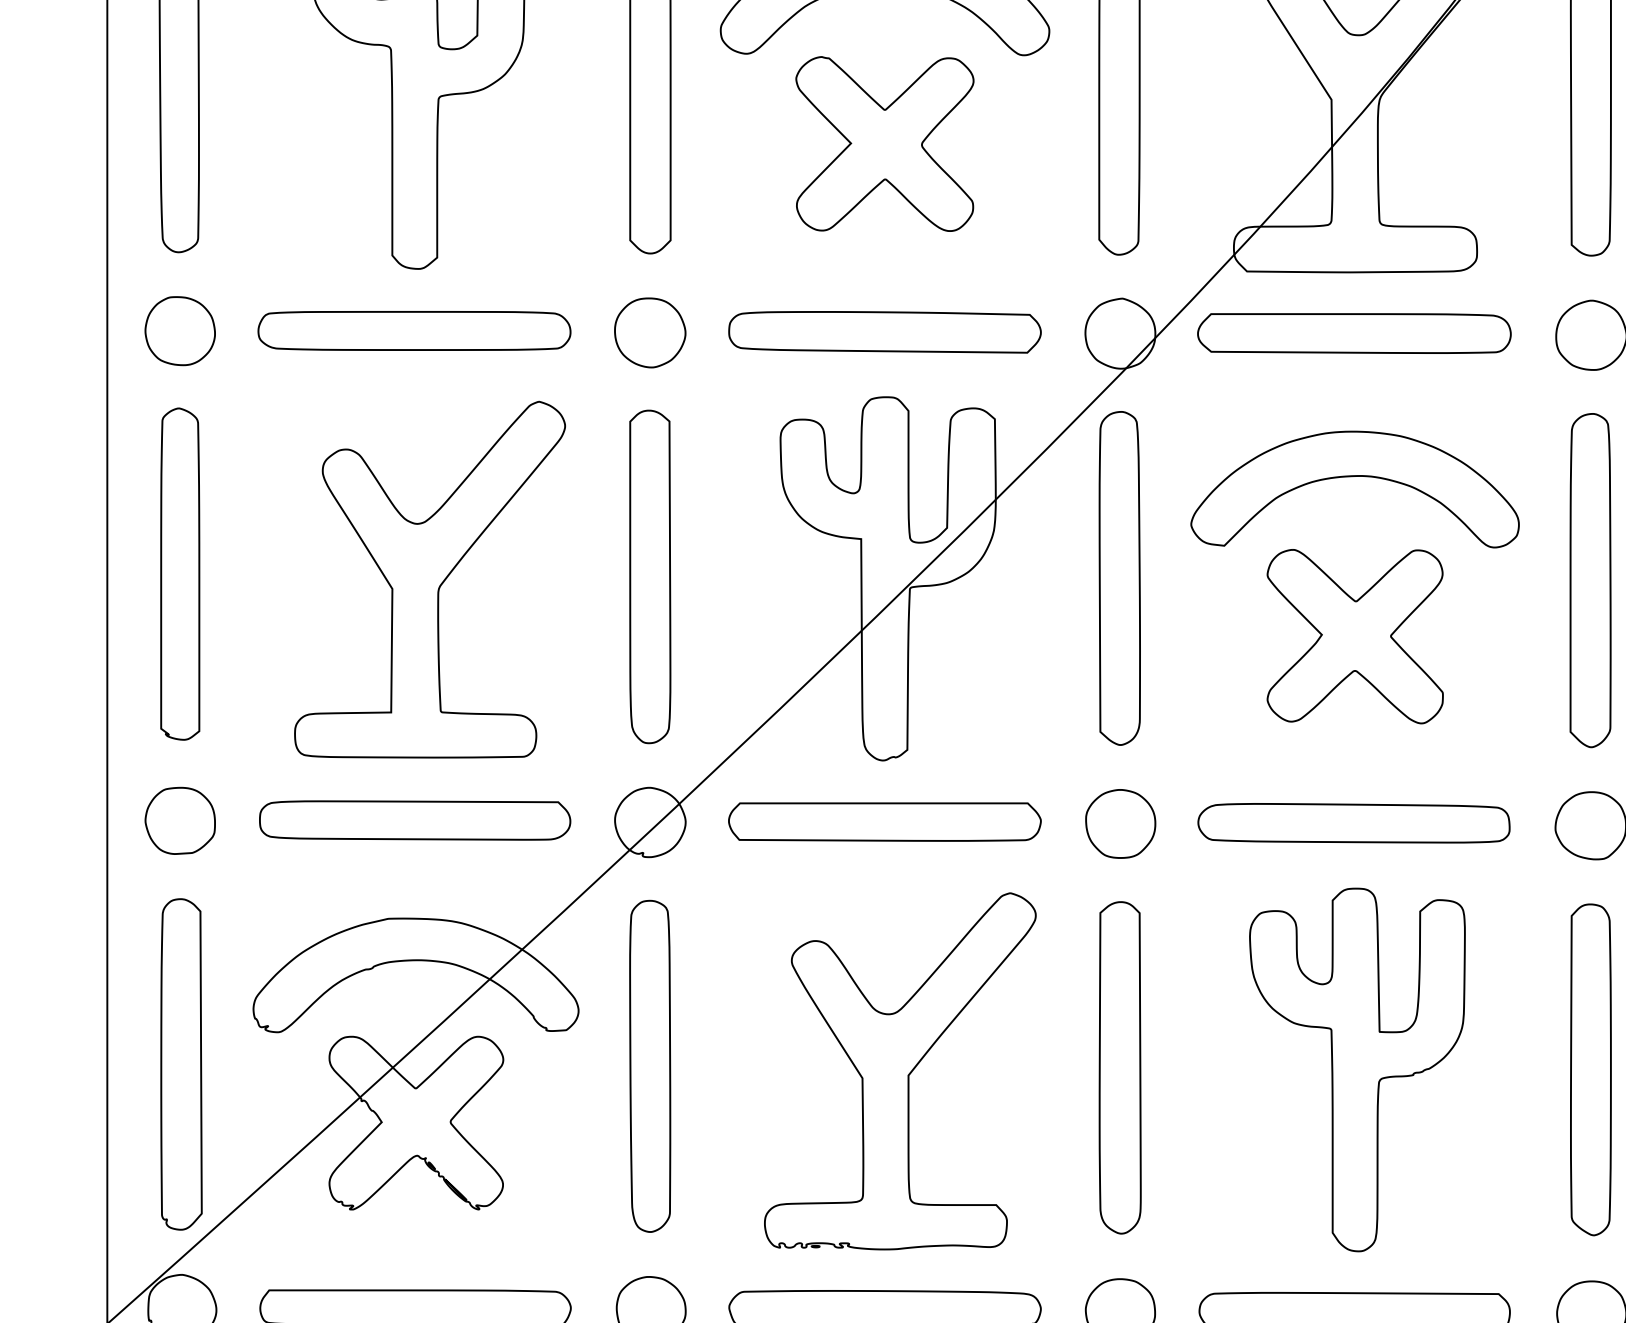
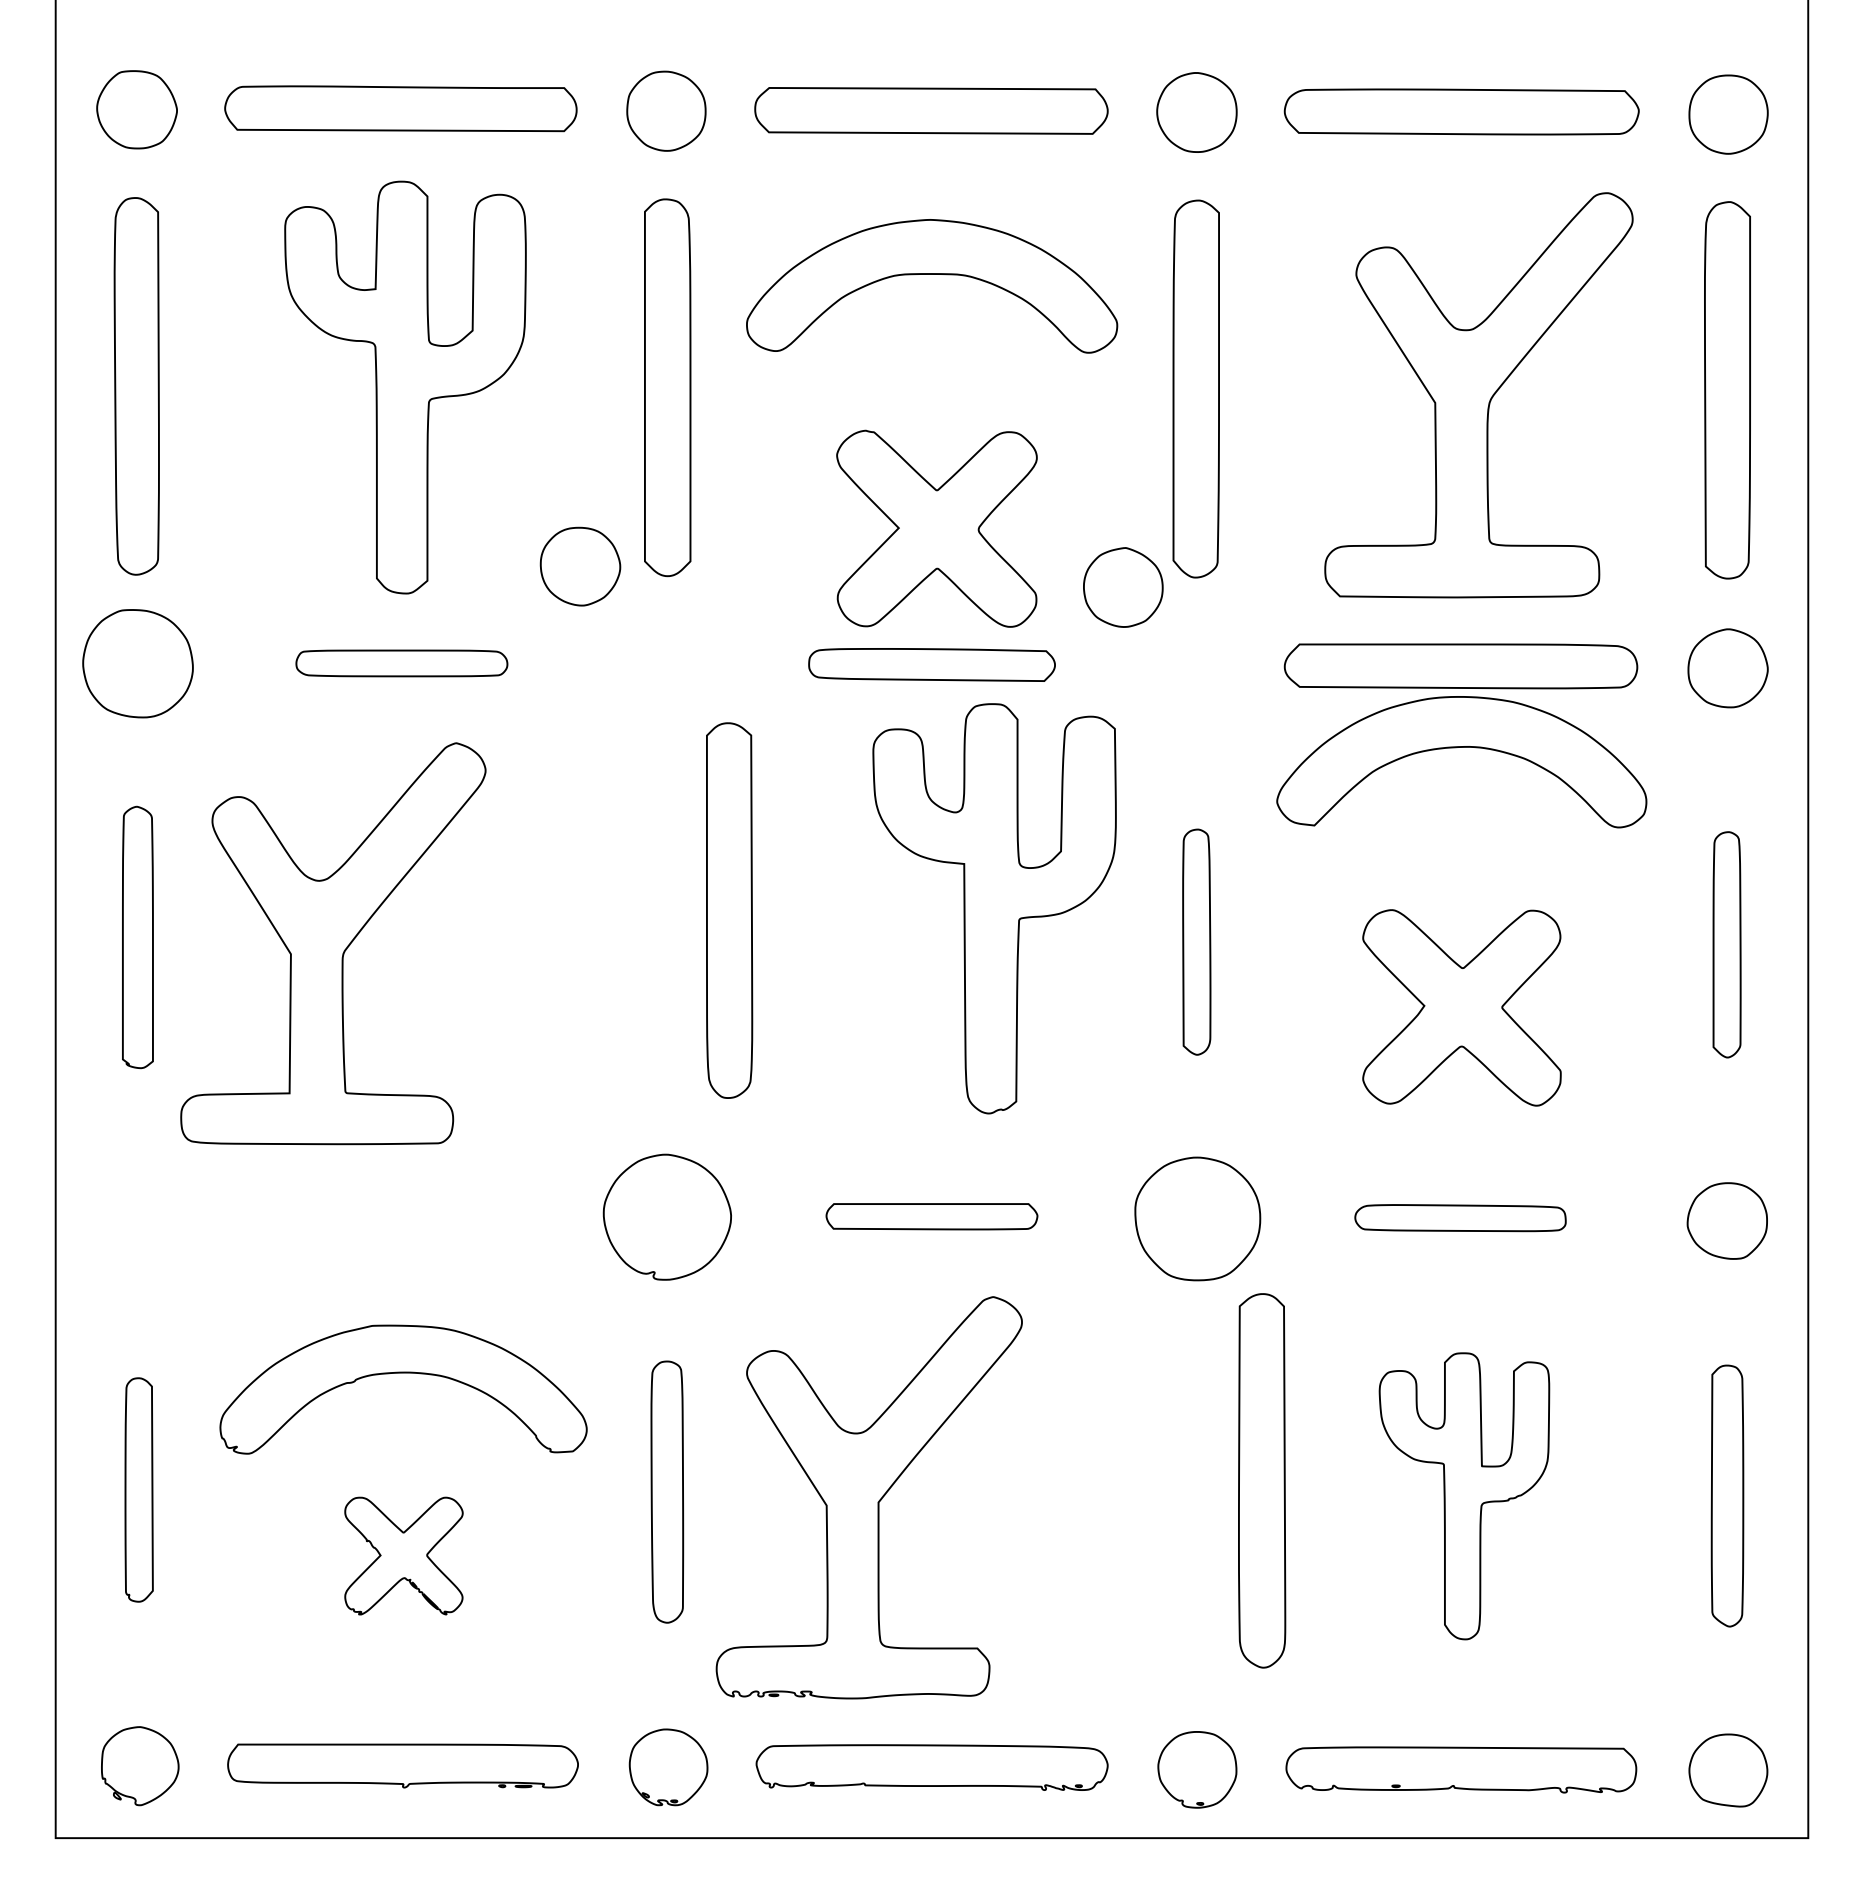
part: (884, 143) -> (936, 528), moved
part: (179, 331) -> (137, 663), size x1.4
part: (414, 331) -> (401, 663), size x0.6
part: (884, 331) -> (931, 664), size x0.7
part: (650, 332) -> (580, 566), moved
part: (1120, 333) -> (1123, 587), moved
part: (1350, 477) -> (1456, 748), moved
part: (179, 574) -> (137, 937), size x0.7
part: (650, 576) -> (729, 910), moved
part: (1119, 577) -> (1196, 941), size x0.6
part: (888, 578) -> (994, 908), moved
part: (430, 579) -> (333, 943), moved
part: (1589, 580) -> (1726, 944), size x0.6
part: (415, 819) -> (402, 1214), removed
part: (179, 820) -> (137, 1215), removed
part: (884, 821) -> (931, 1216), size x0.6
part: (650, 822) -> (667, 1217), size x1.6
part: (1353, 822) -> (1460, 1217), size x0.6
part: (1120, 823) -> (1197, 1218), size x1.6
part: (180, 1064) -> (138, 1489), size x0.6
part: (649, 1065) -> (666, 1491), size x0.7
part: (1120, 1067) -> (1262, 1480), moved
part: (1590, 1069) -> (1727, 1495), size x0.7
part: (1357, 1070) -> (1464, 1496), size x0.7
part: (899, 1071) -> (868, 1497), moved
part: (415, 1122) -> (403, 1555), size x0.6

